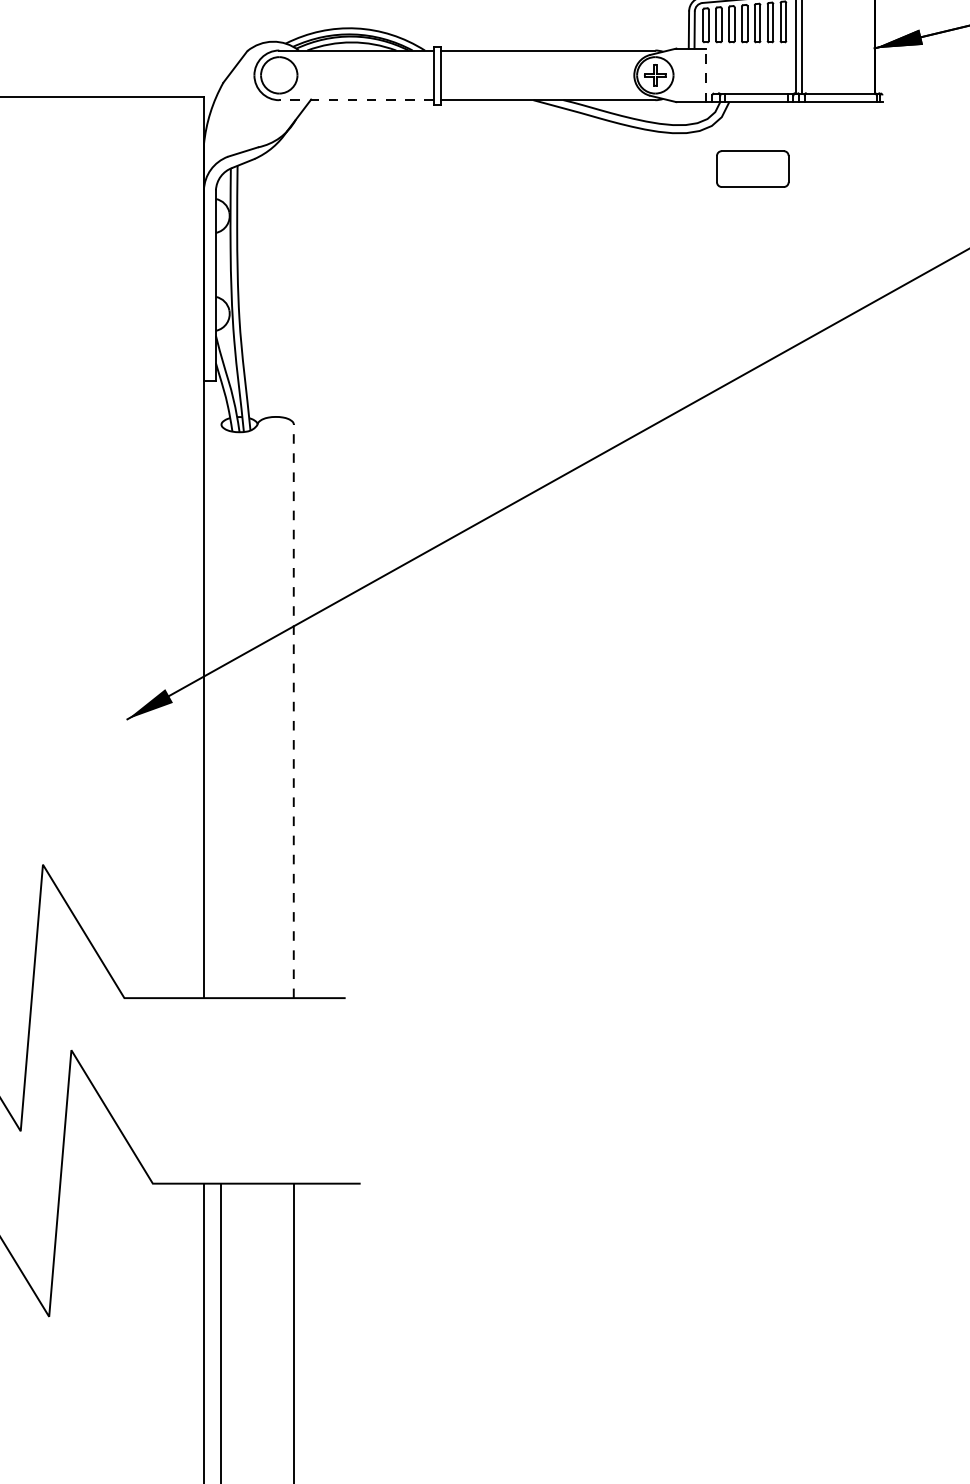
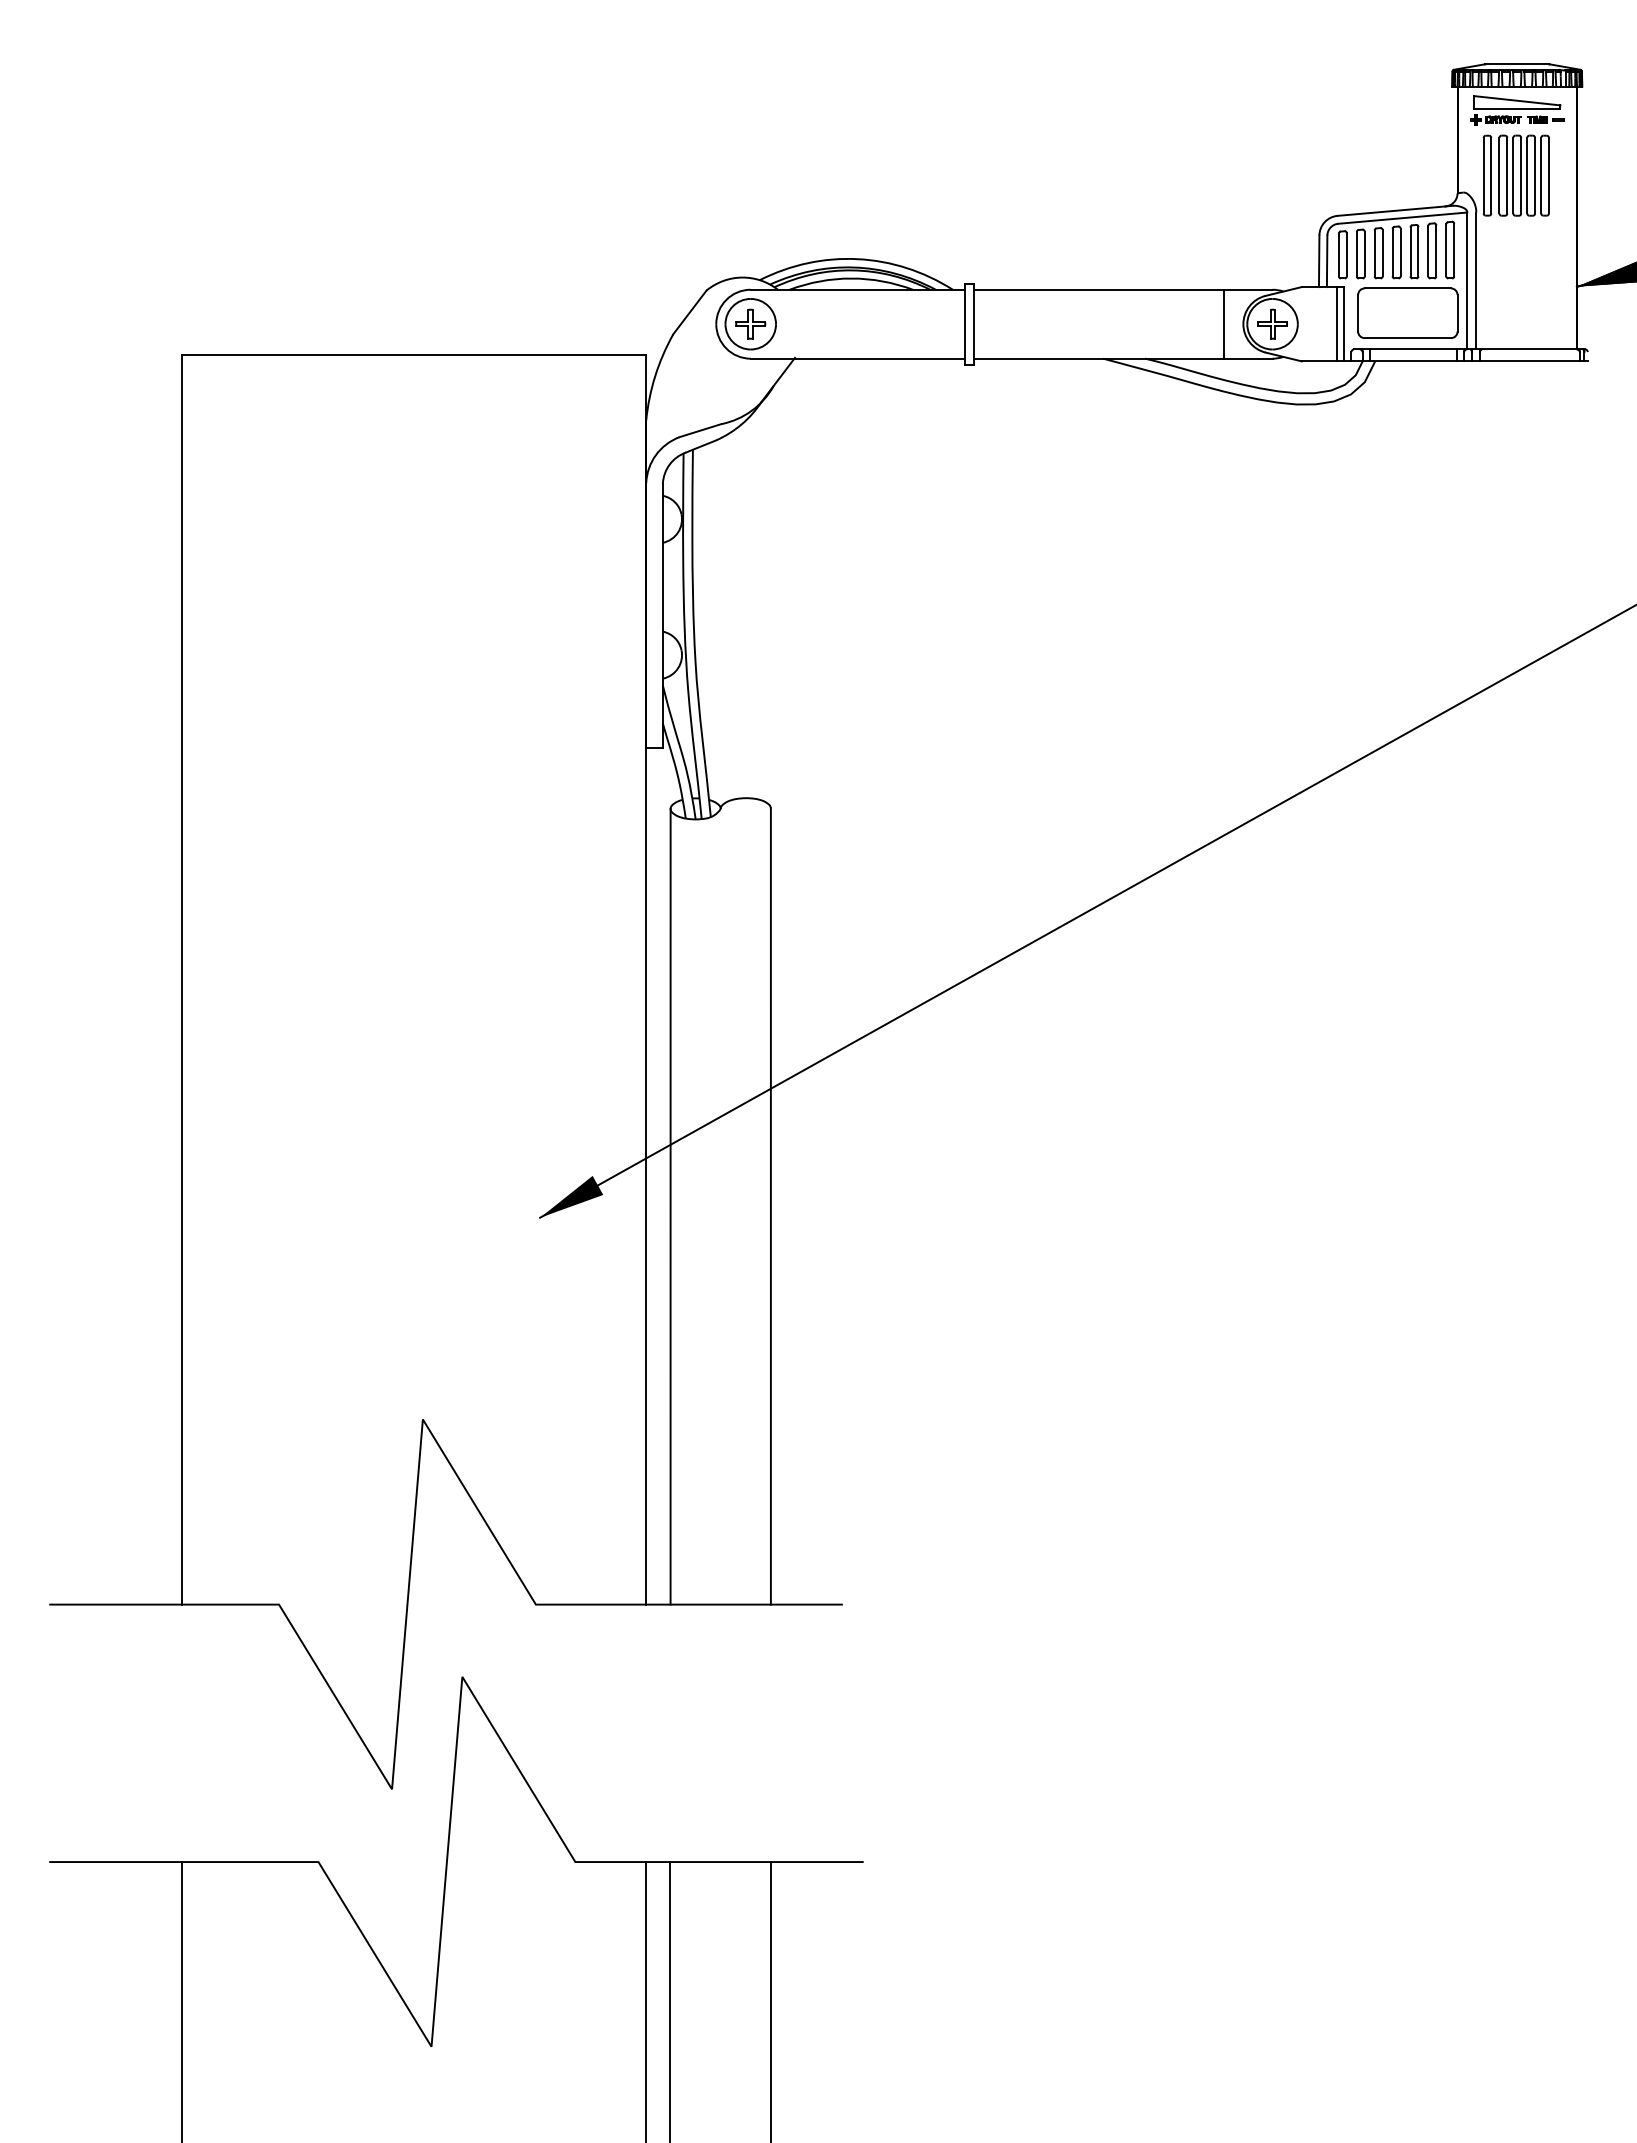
part: (279, 74) -> (750, 323), added
line: (620, 74) -> (1224, 323), added
line: (706, 74) -> (1343, 323), dashed -> solid
line: (701, 75) -> (1336, 324), added
line: (356, 100) -> (857, 358), dashed -> solid
part: (752, 168) -> (1407, 312), moved
line: (221, 711) -> (670, 1206), added
line: (293, 711) -> (770, 1206), dashed -> solid

